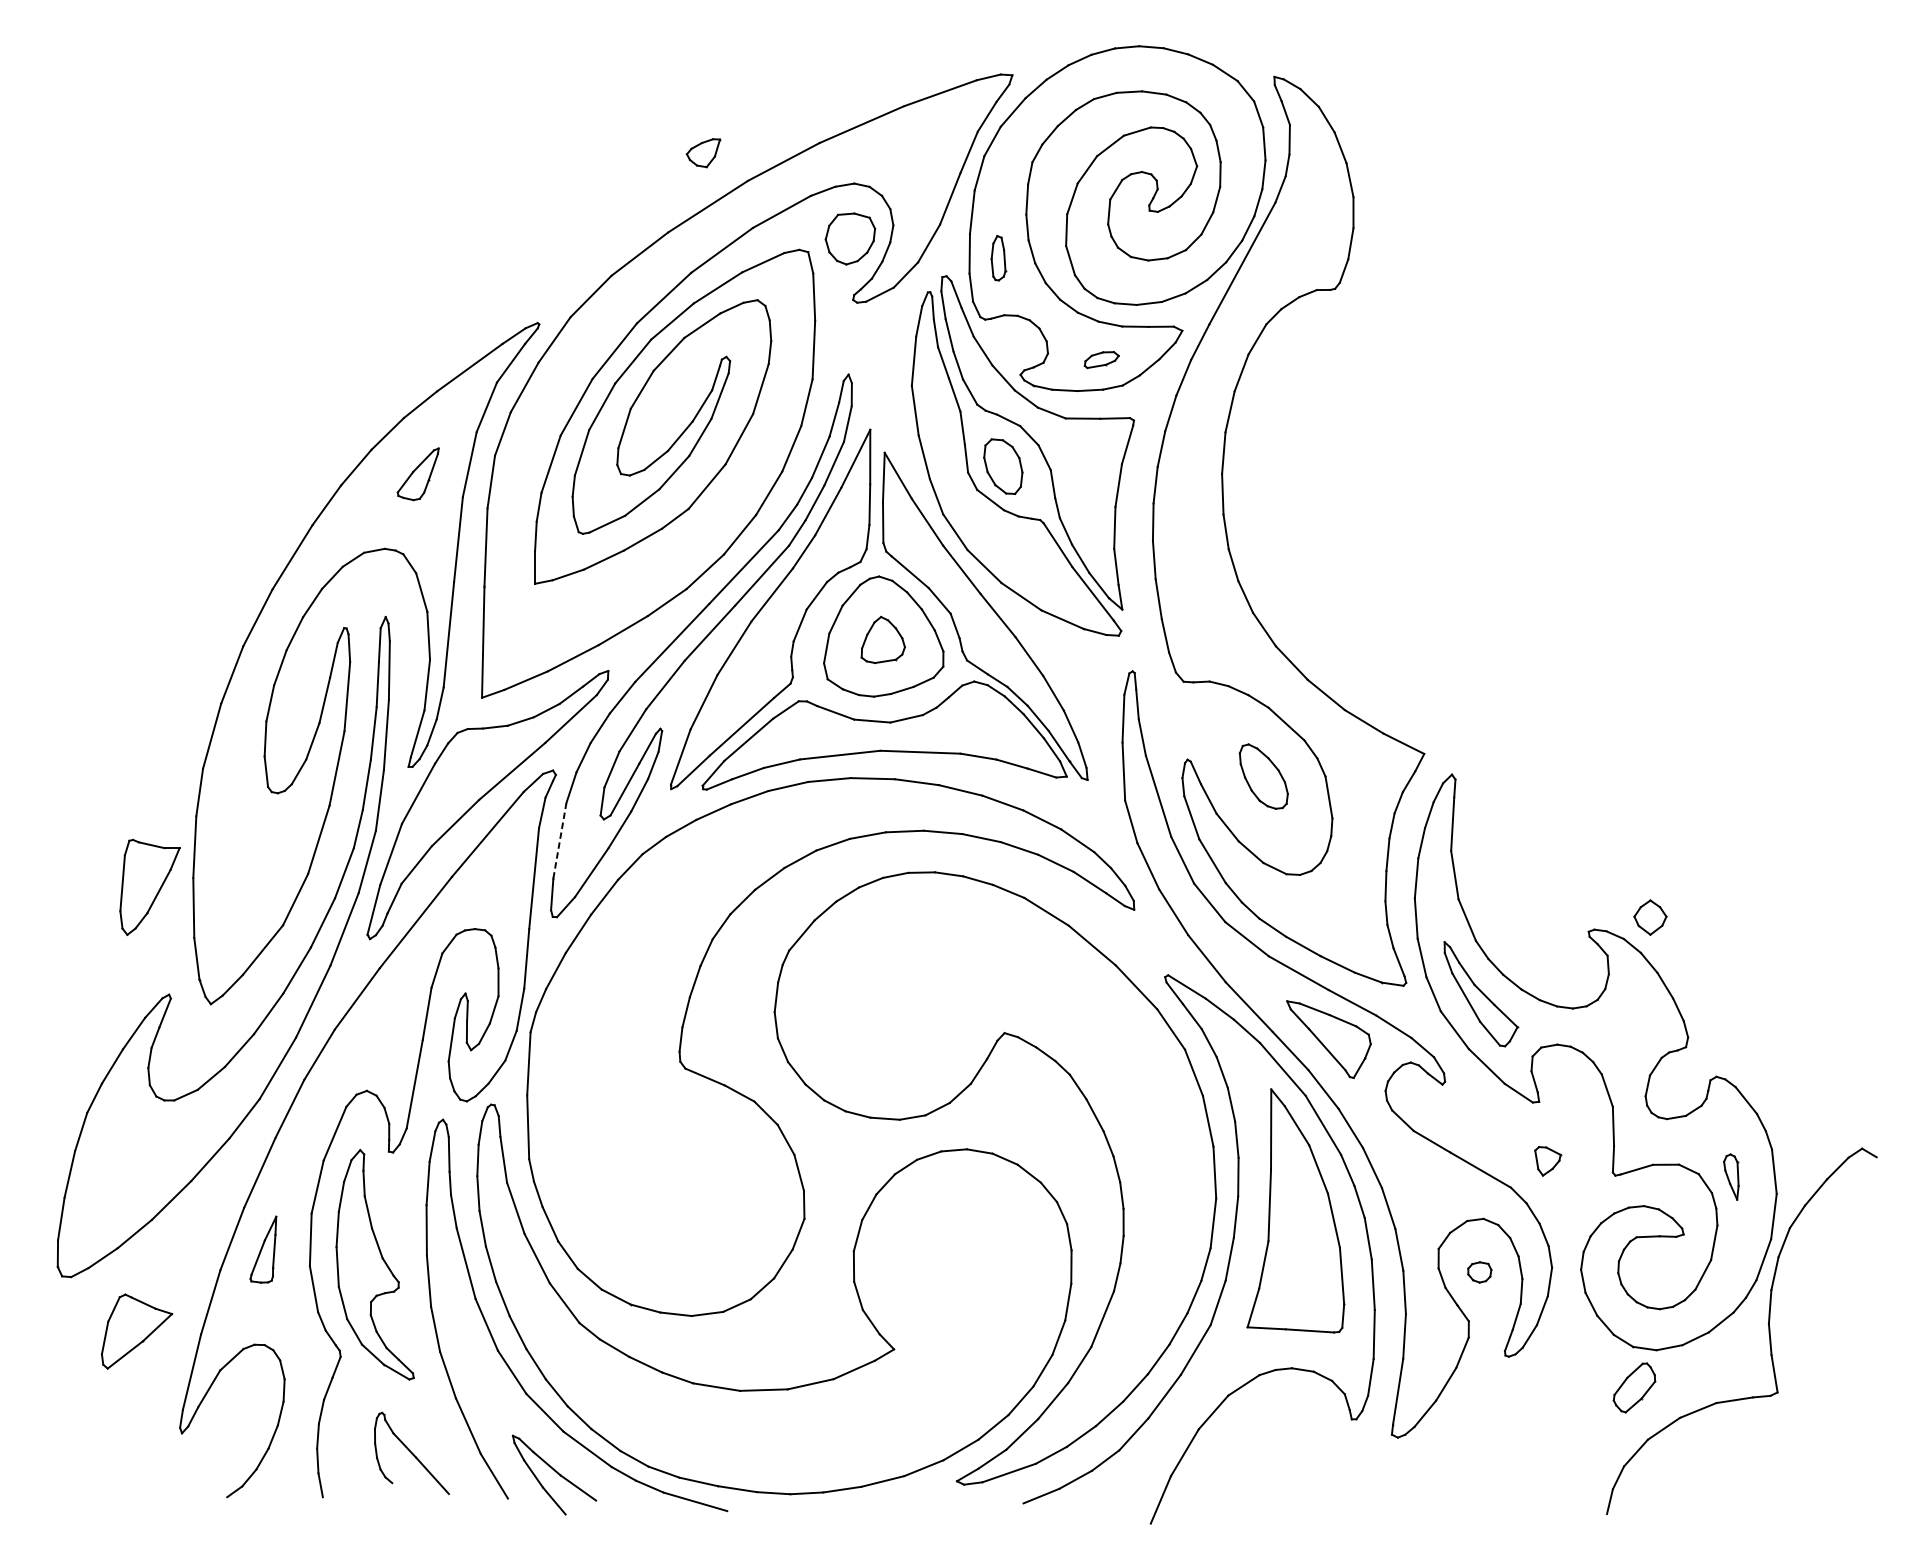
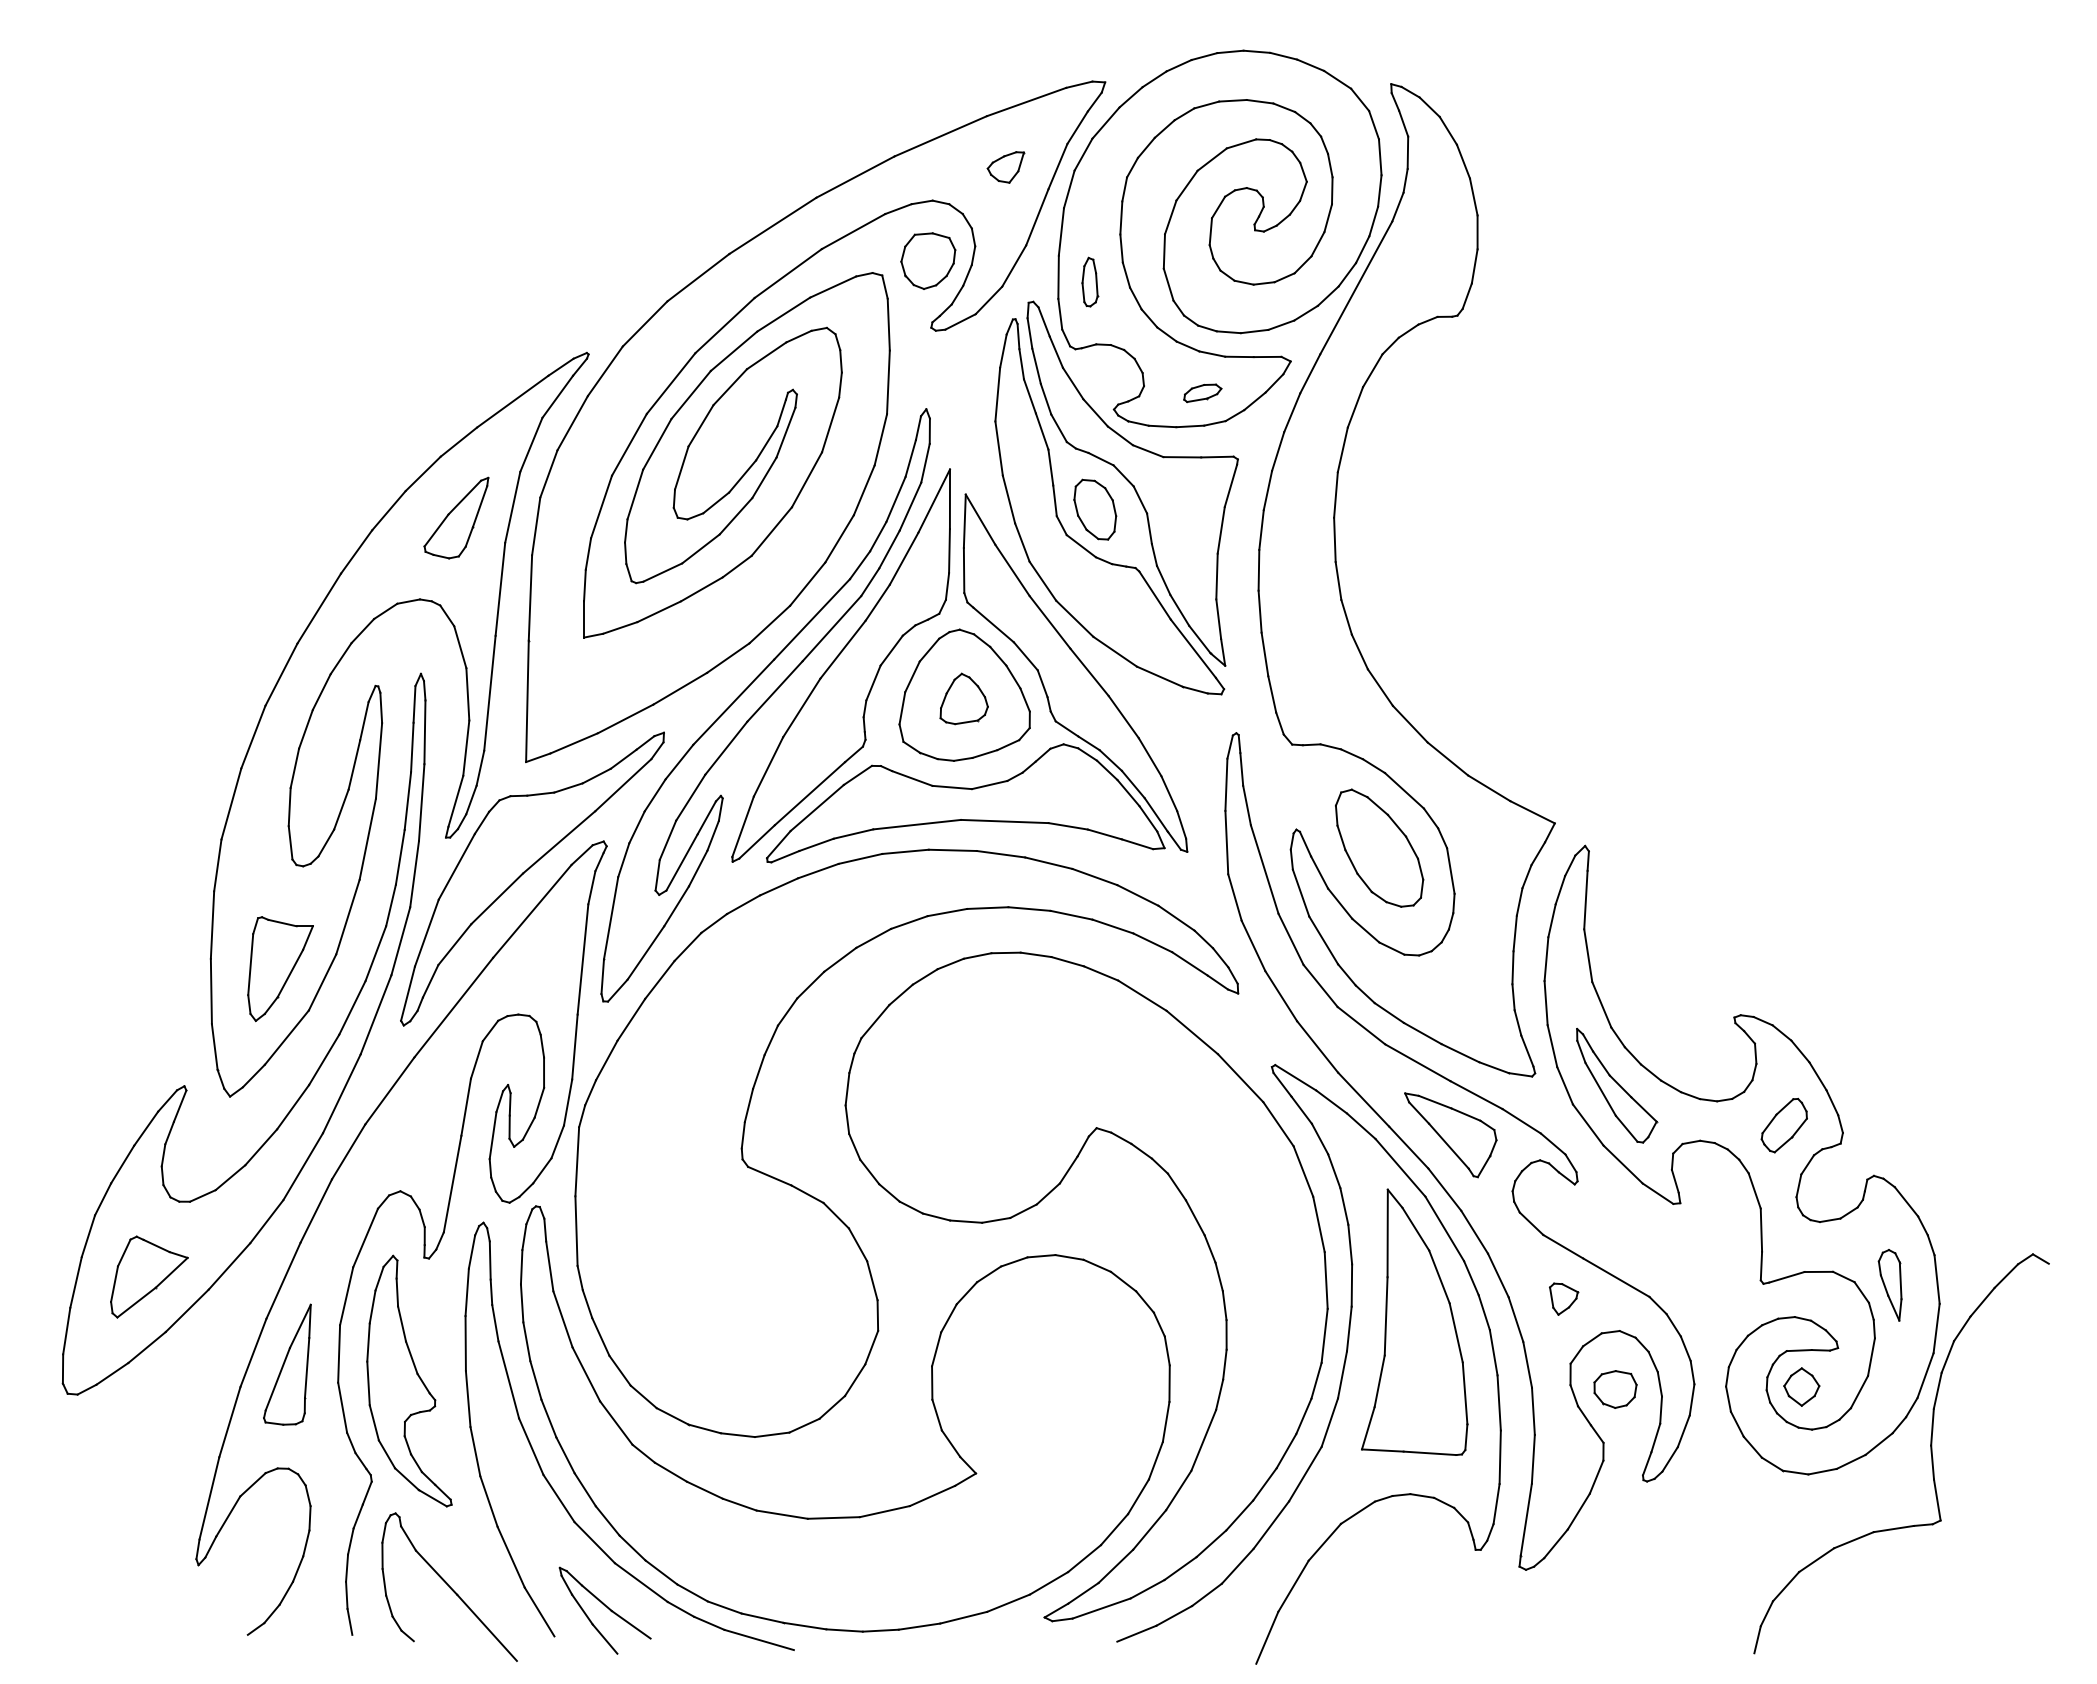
part: (703, 153) -> (1005, 167), moved
part: (418, 473) -> (456, 517), size x1.43
part: (1263, 776) -> (1379, 847), size x1.67
line: (560, 841) -> (611, 918), dashed -> solid
part: (149, 887) -> (280, 969), moved
part: (1650, 917) -> (1801, 1386), moved
part: (1548, 1160) -> (1564, 1298), moved
part: (1730, 1177) -> (1889, 1285), size x1.43
part: (263, 1249) -> (287, 1364), size x1.67
part: (1479, 1272) -> (1615, 1389), size x1.67
part: (137, 1331) -> (149, 1276), moved
part: (1633, 1387) -> (1783, 1125), moved
part: (411, 1452) -> (449, 1586), size x1.67

